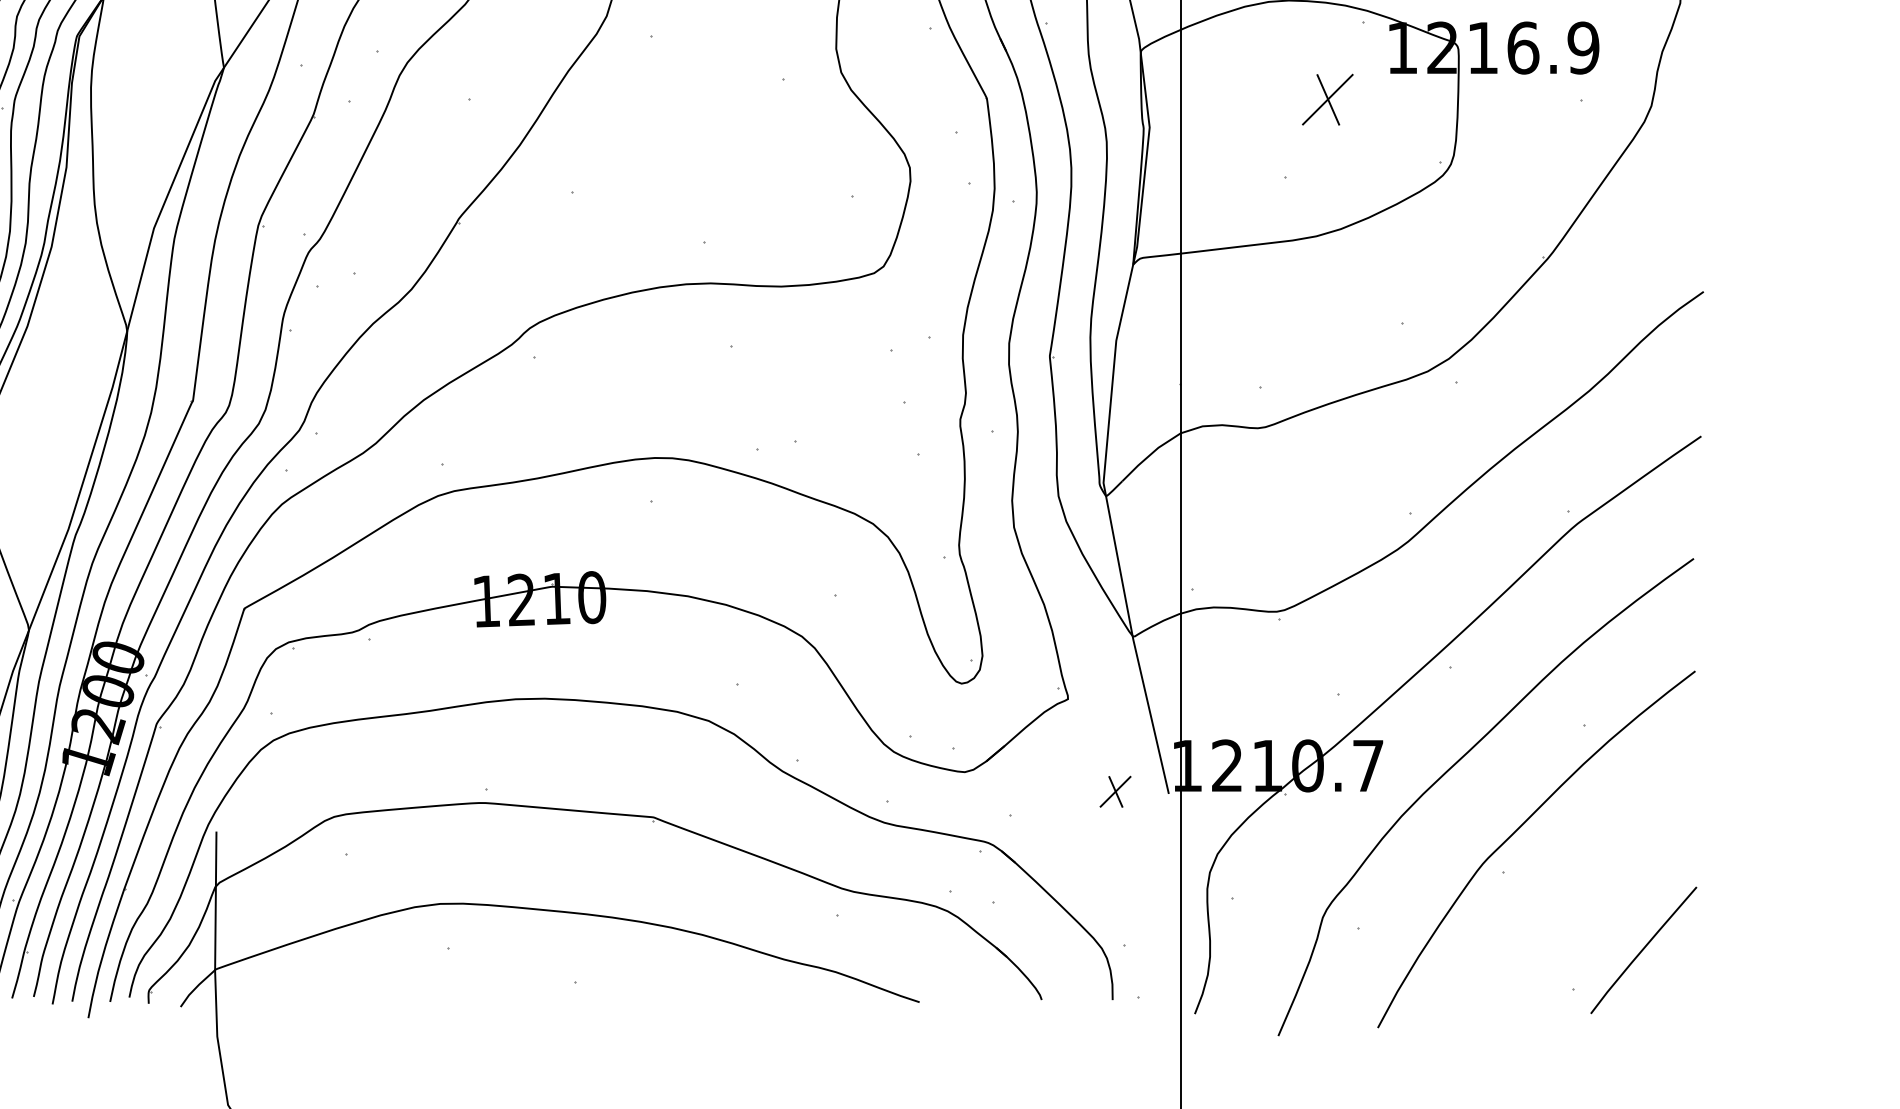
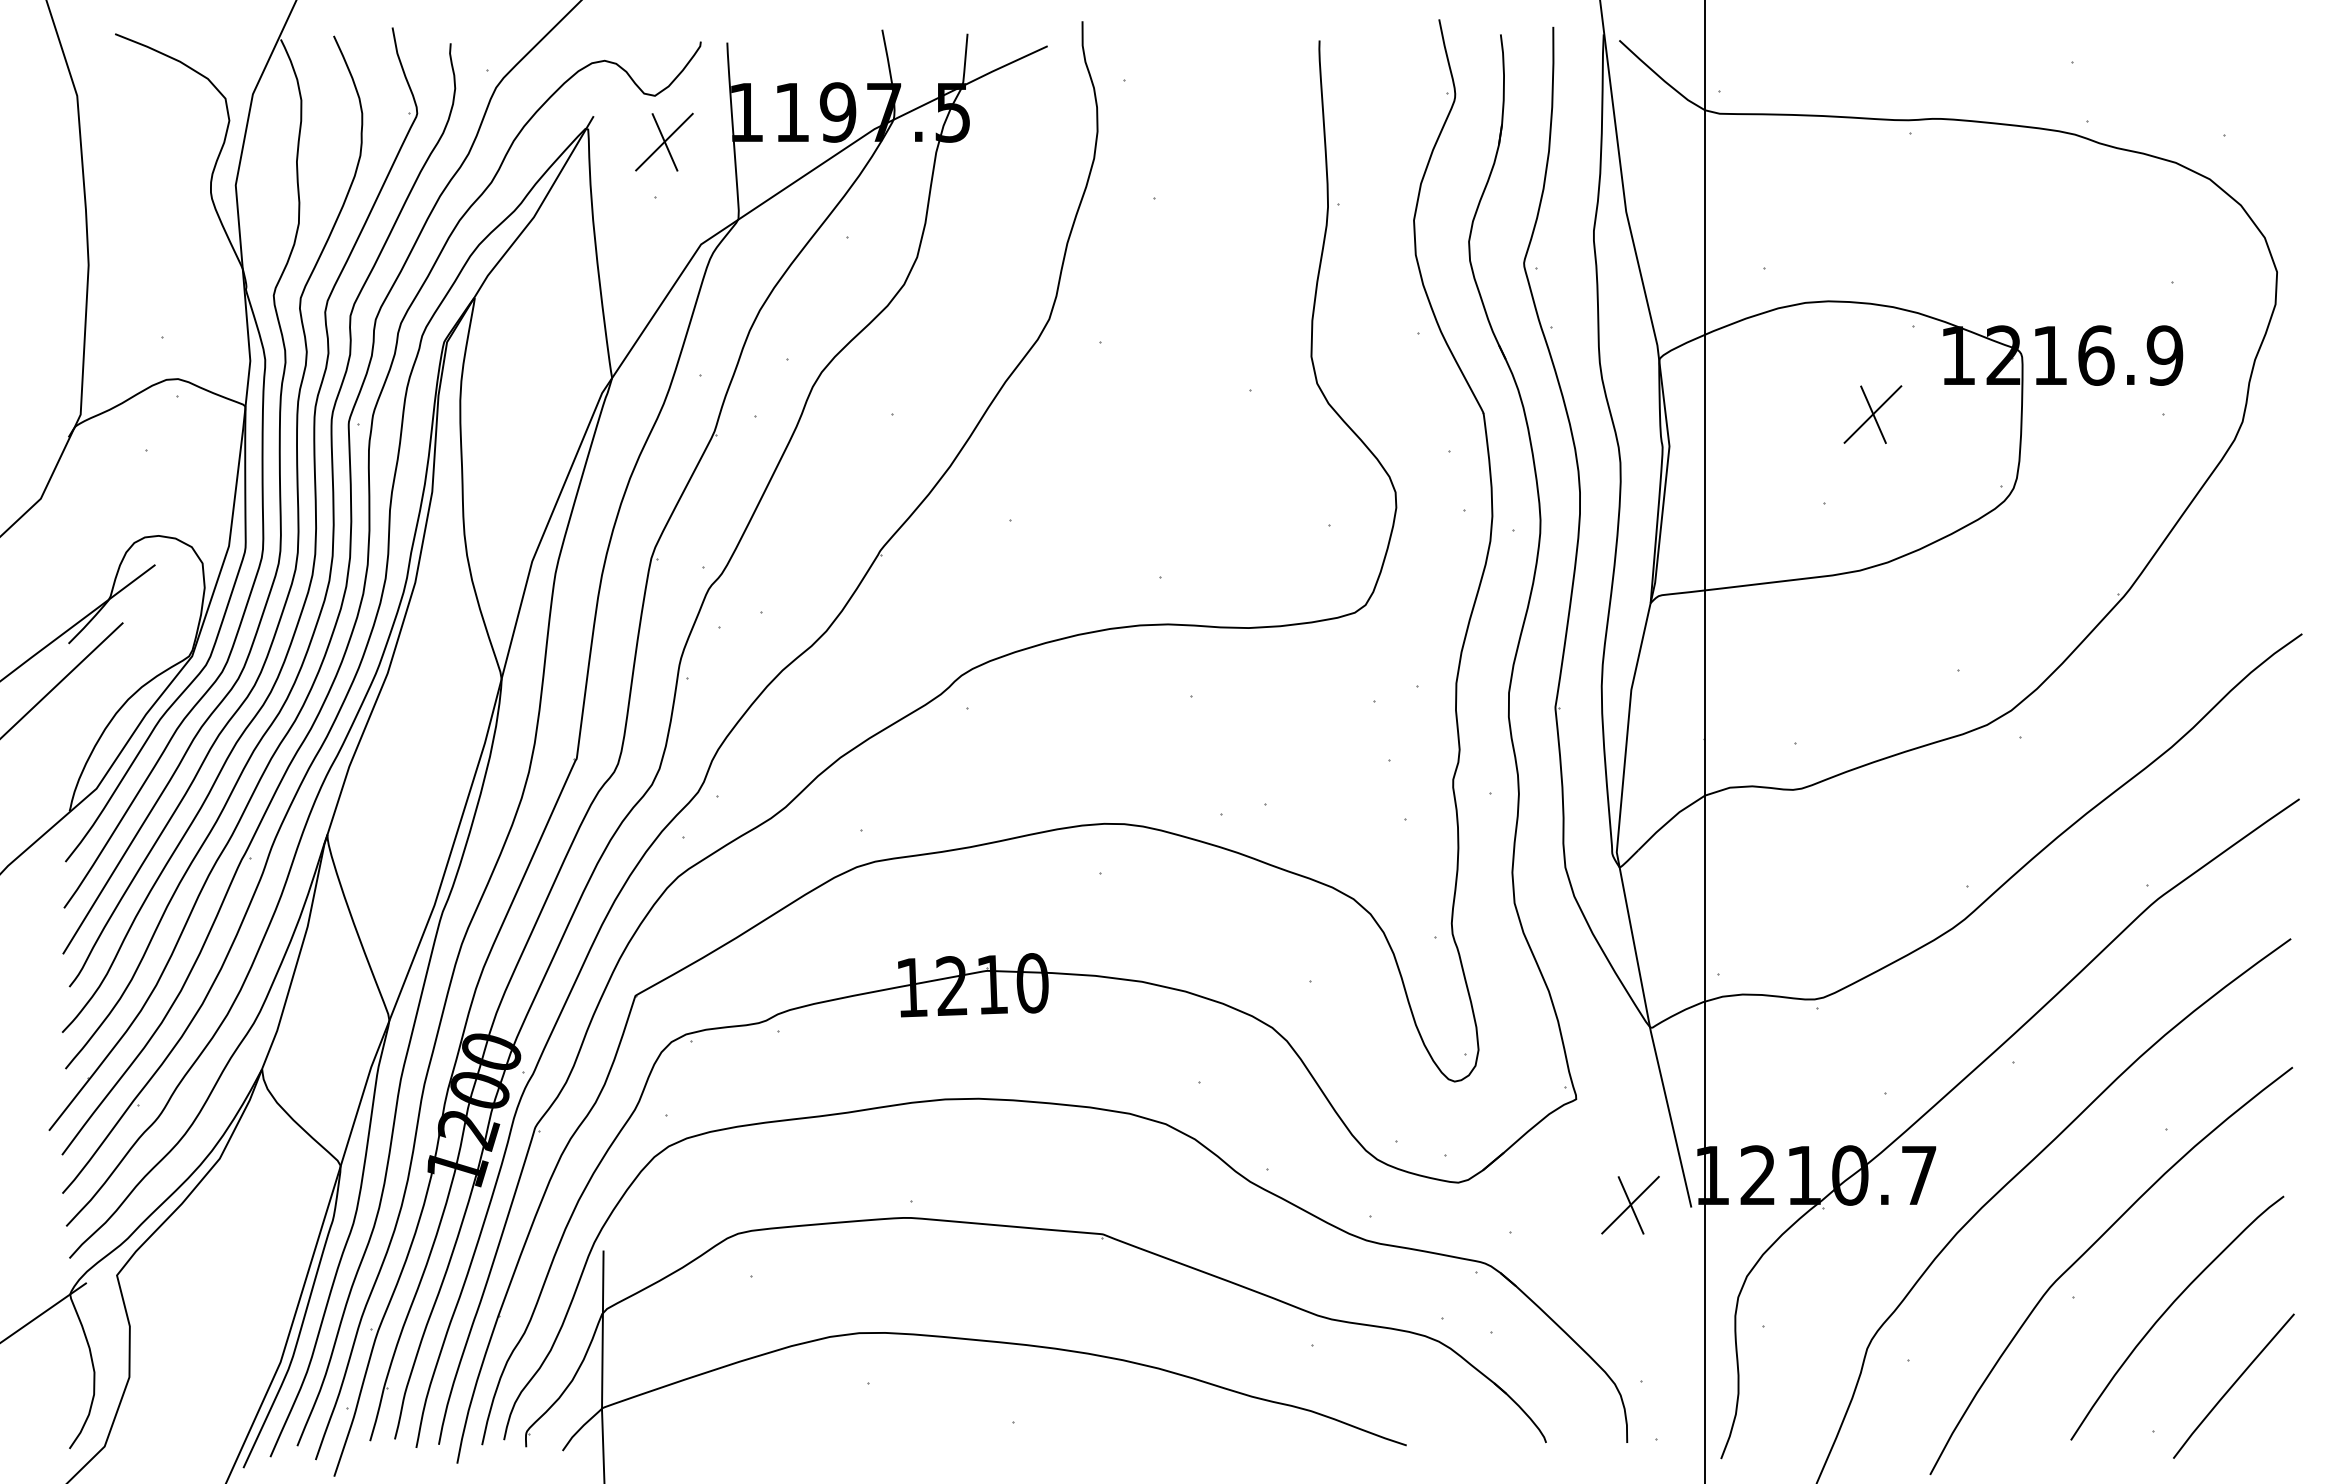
part: (1115, 791) -> (1630, 1204), size x1.67
curve: (1587, 882) -> (2169, 1308), added

